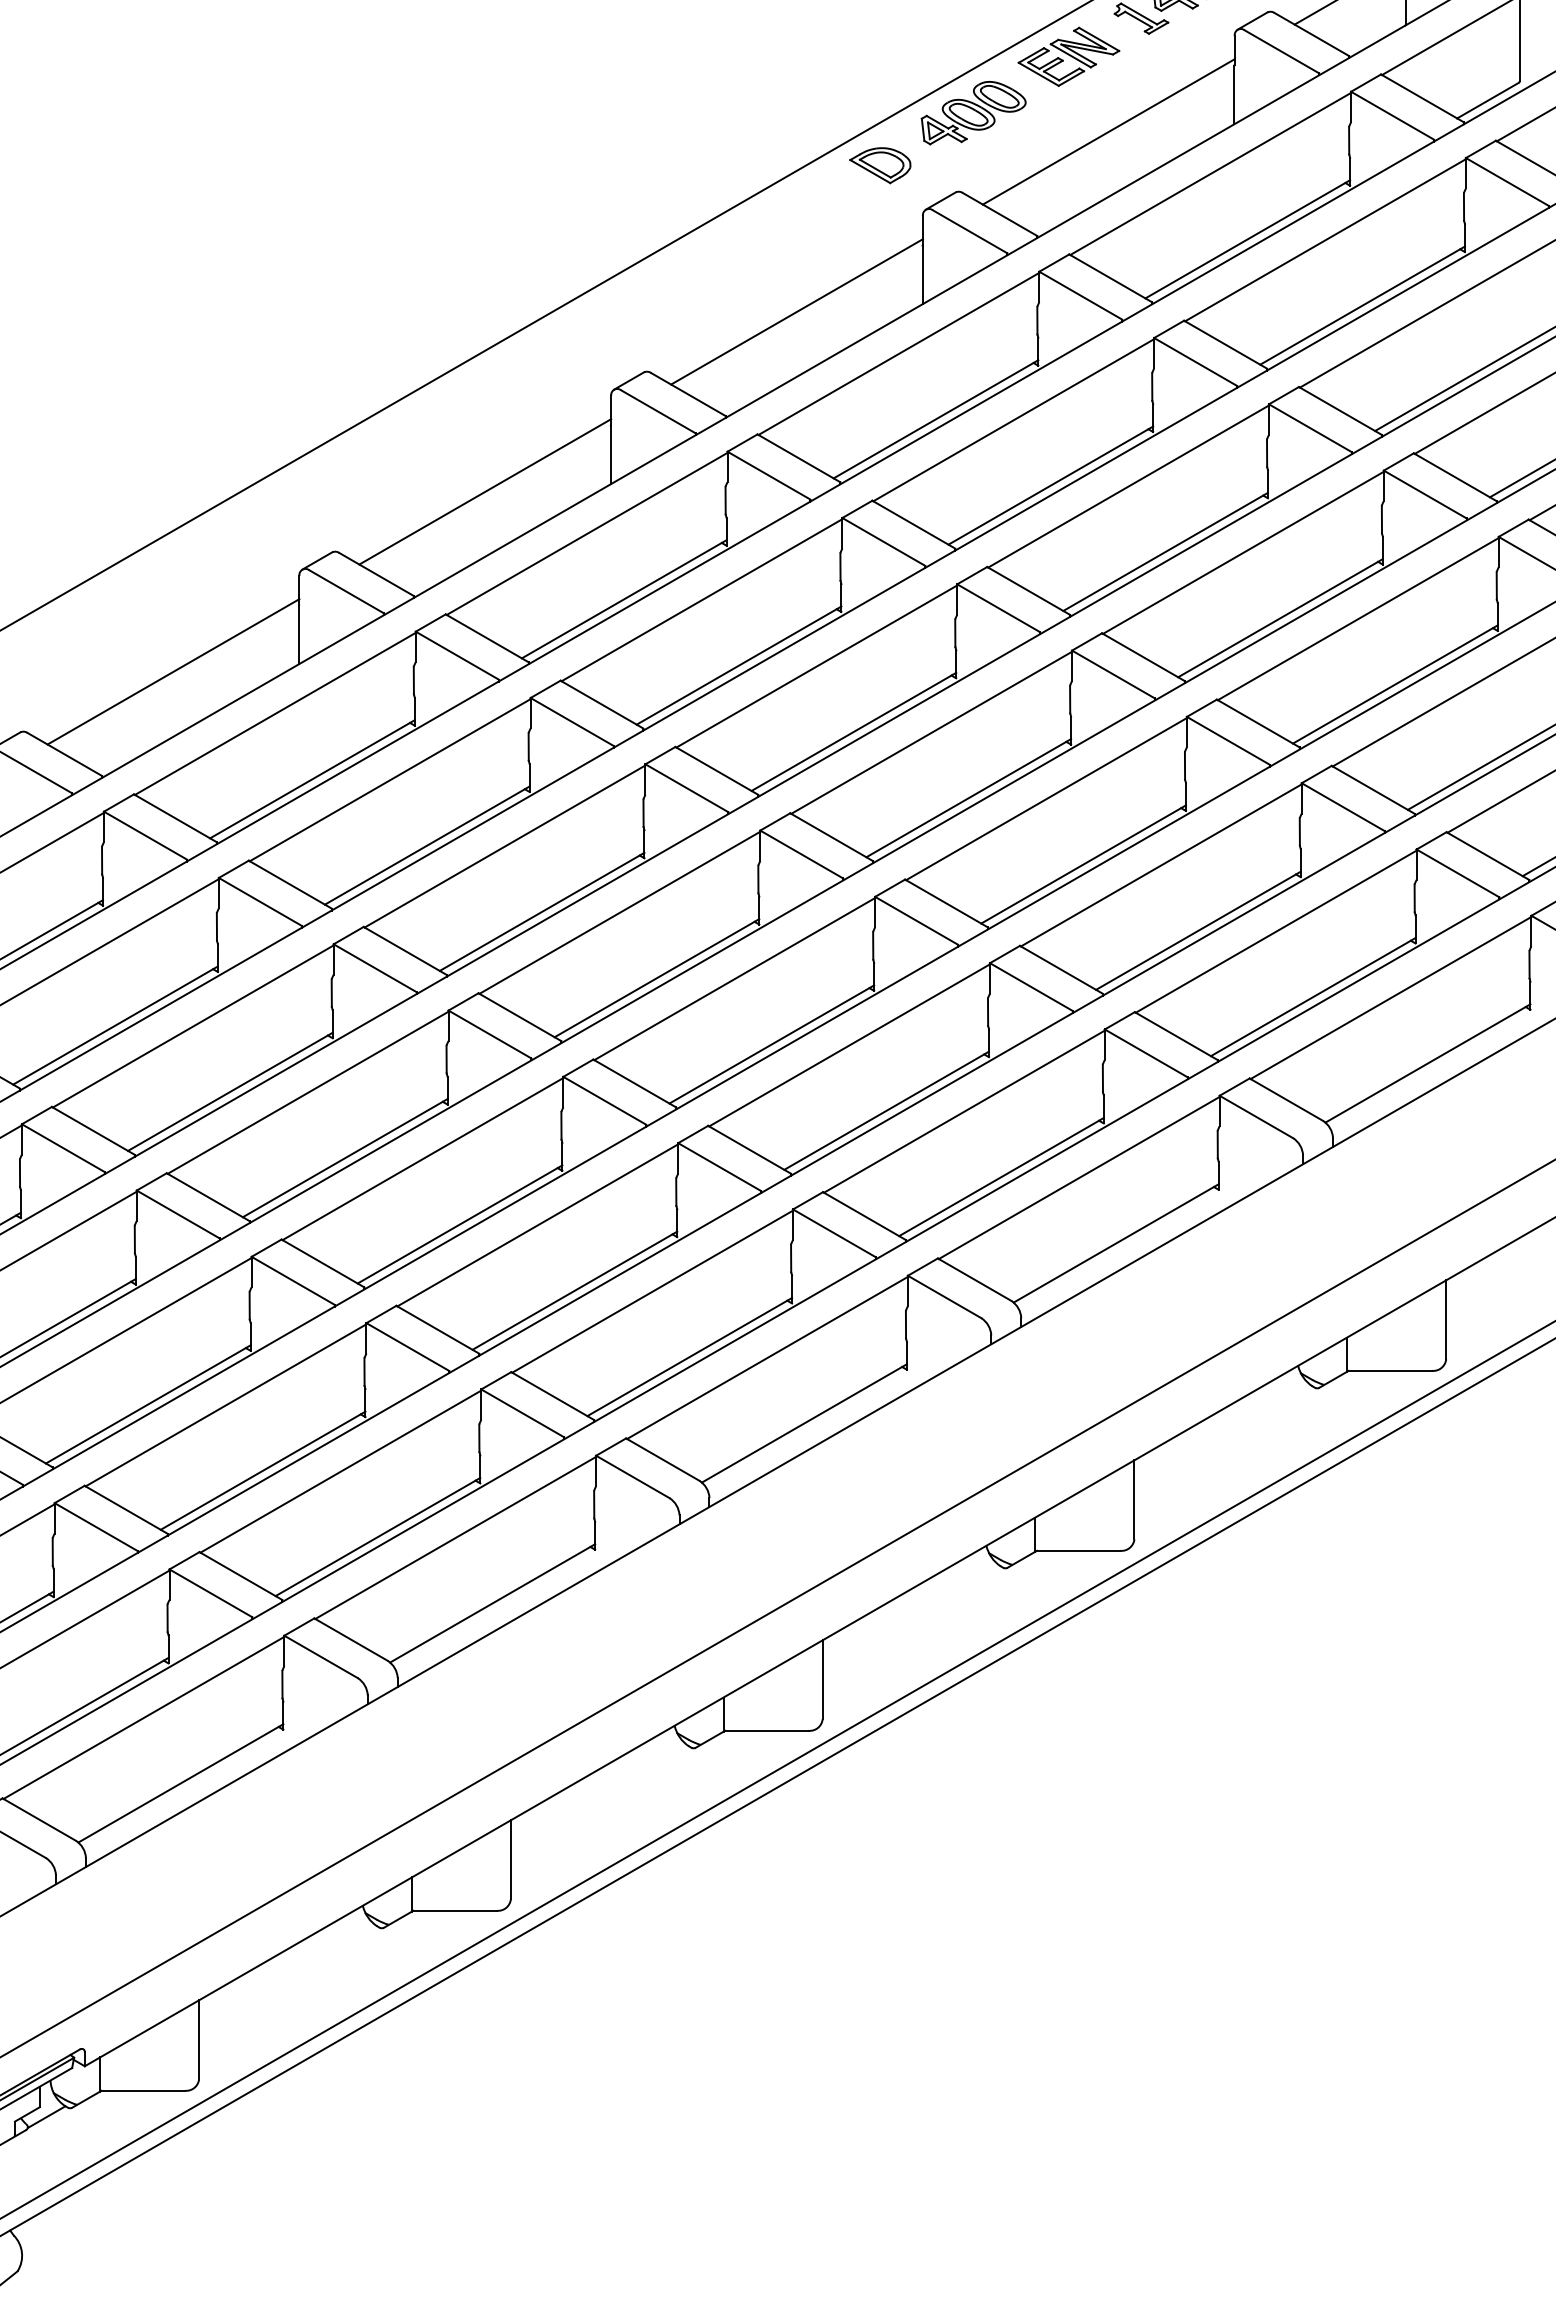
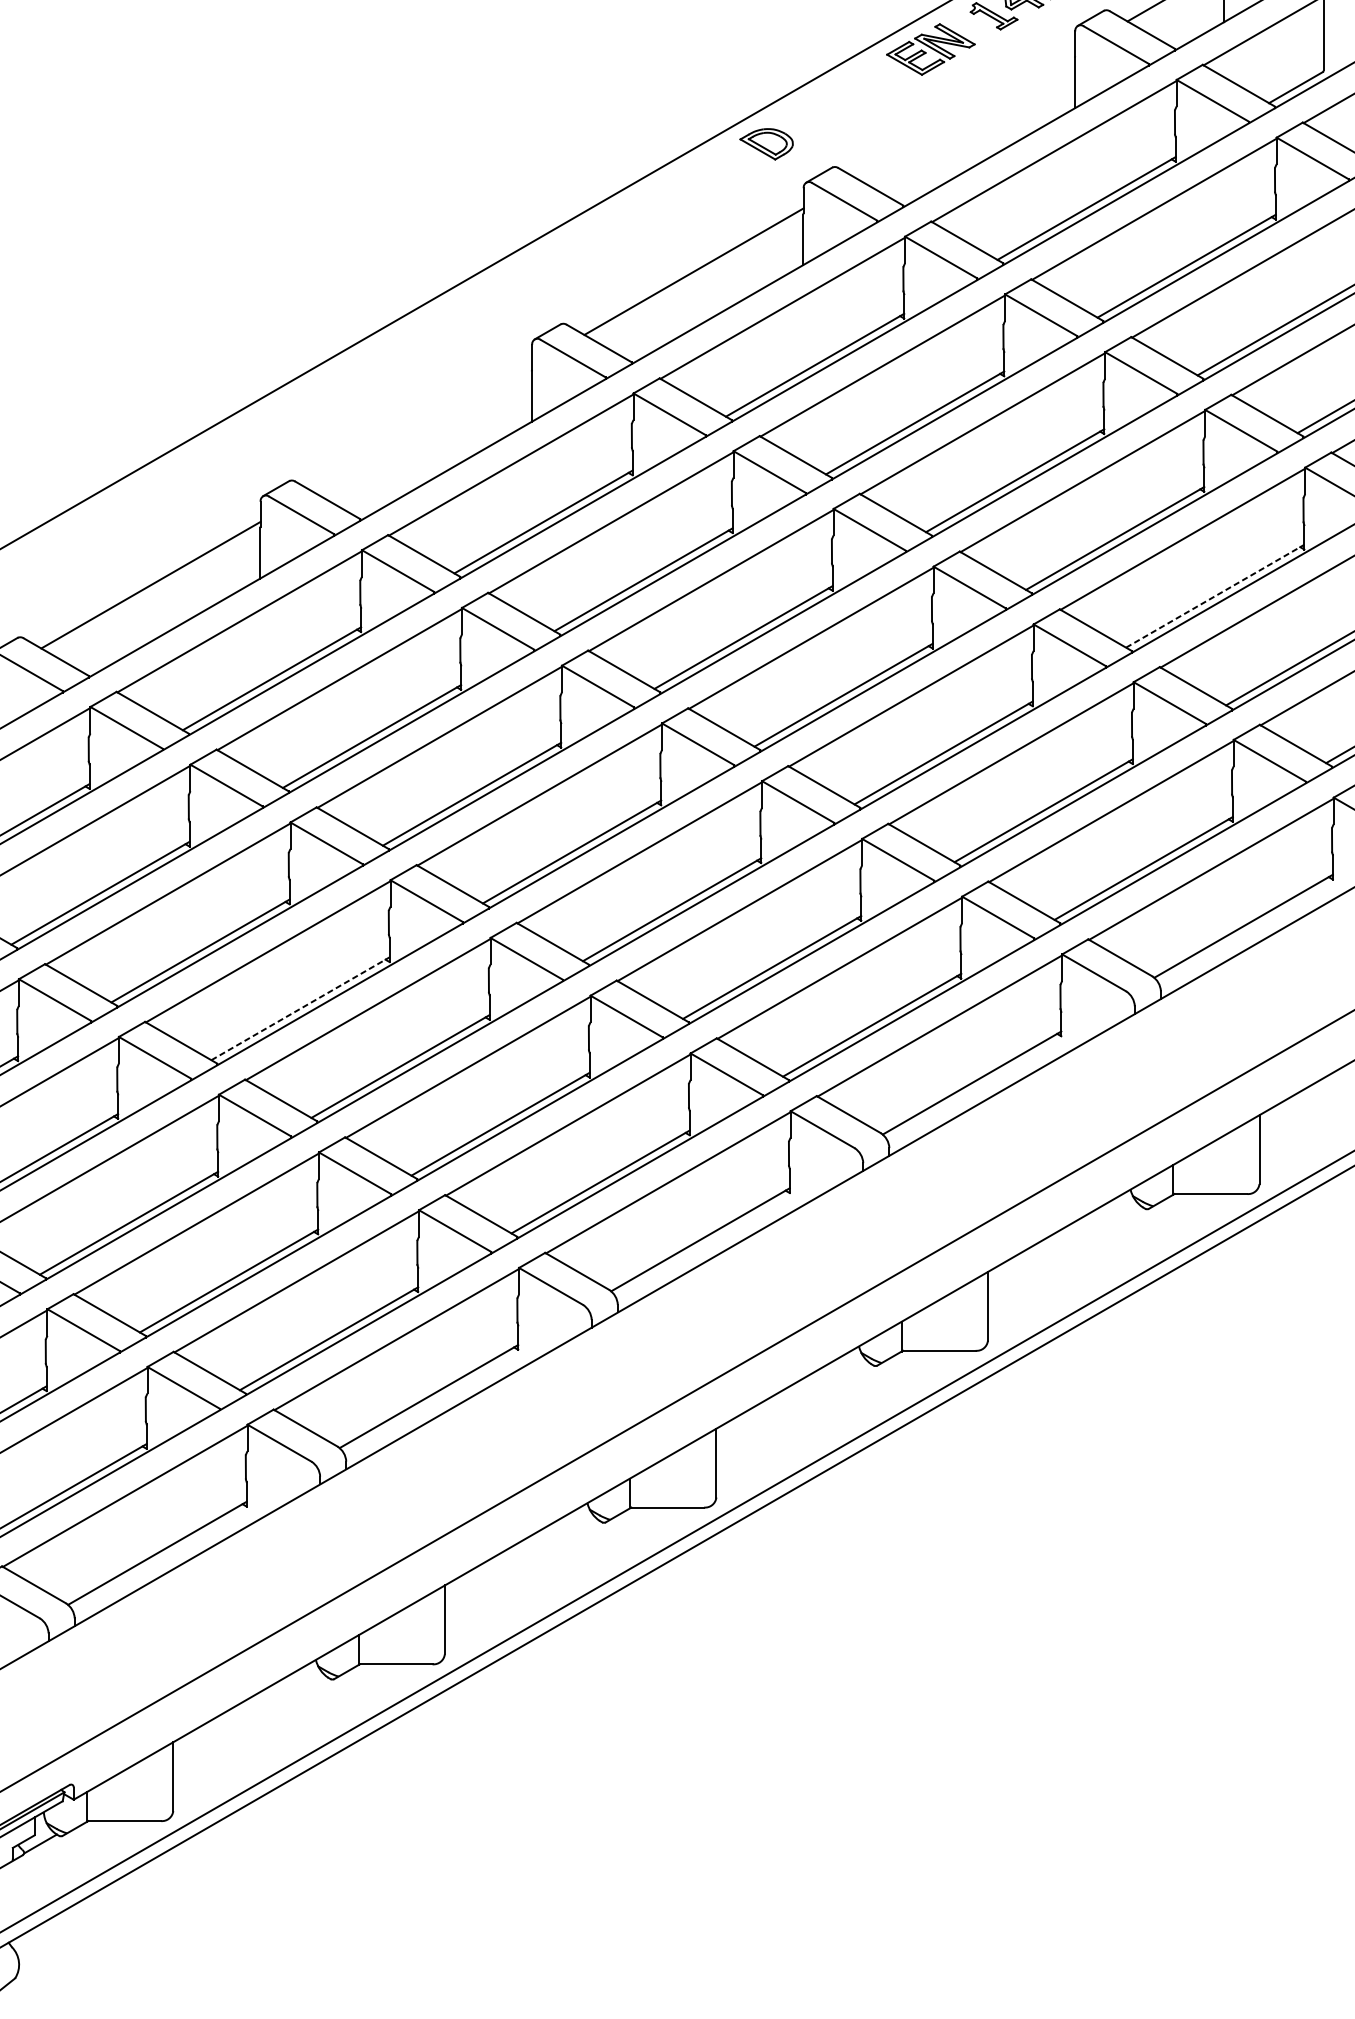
part: (973, 113) -> (847, 98), removed
line: (1108, 131) -> (965, 114), removed
line: (485, 491) -> (422, 428), removed
line: (1395, 684) -> (1215, 596), solid -> dashed
line: (345, 1157) -> (300, 1008), solid -> dashed

